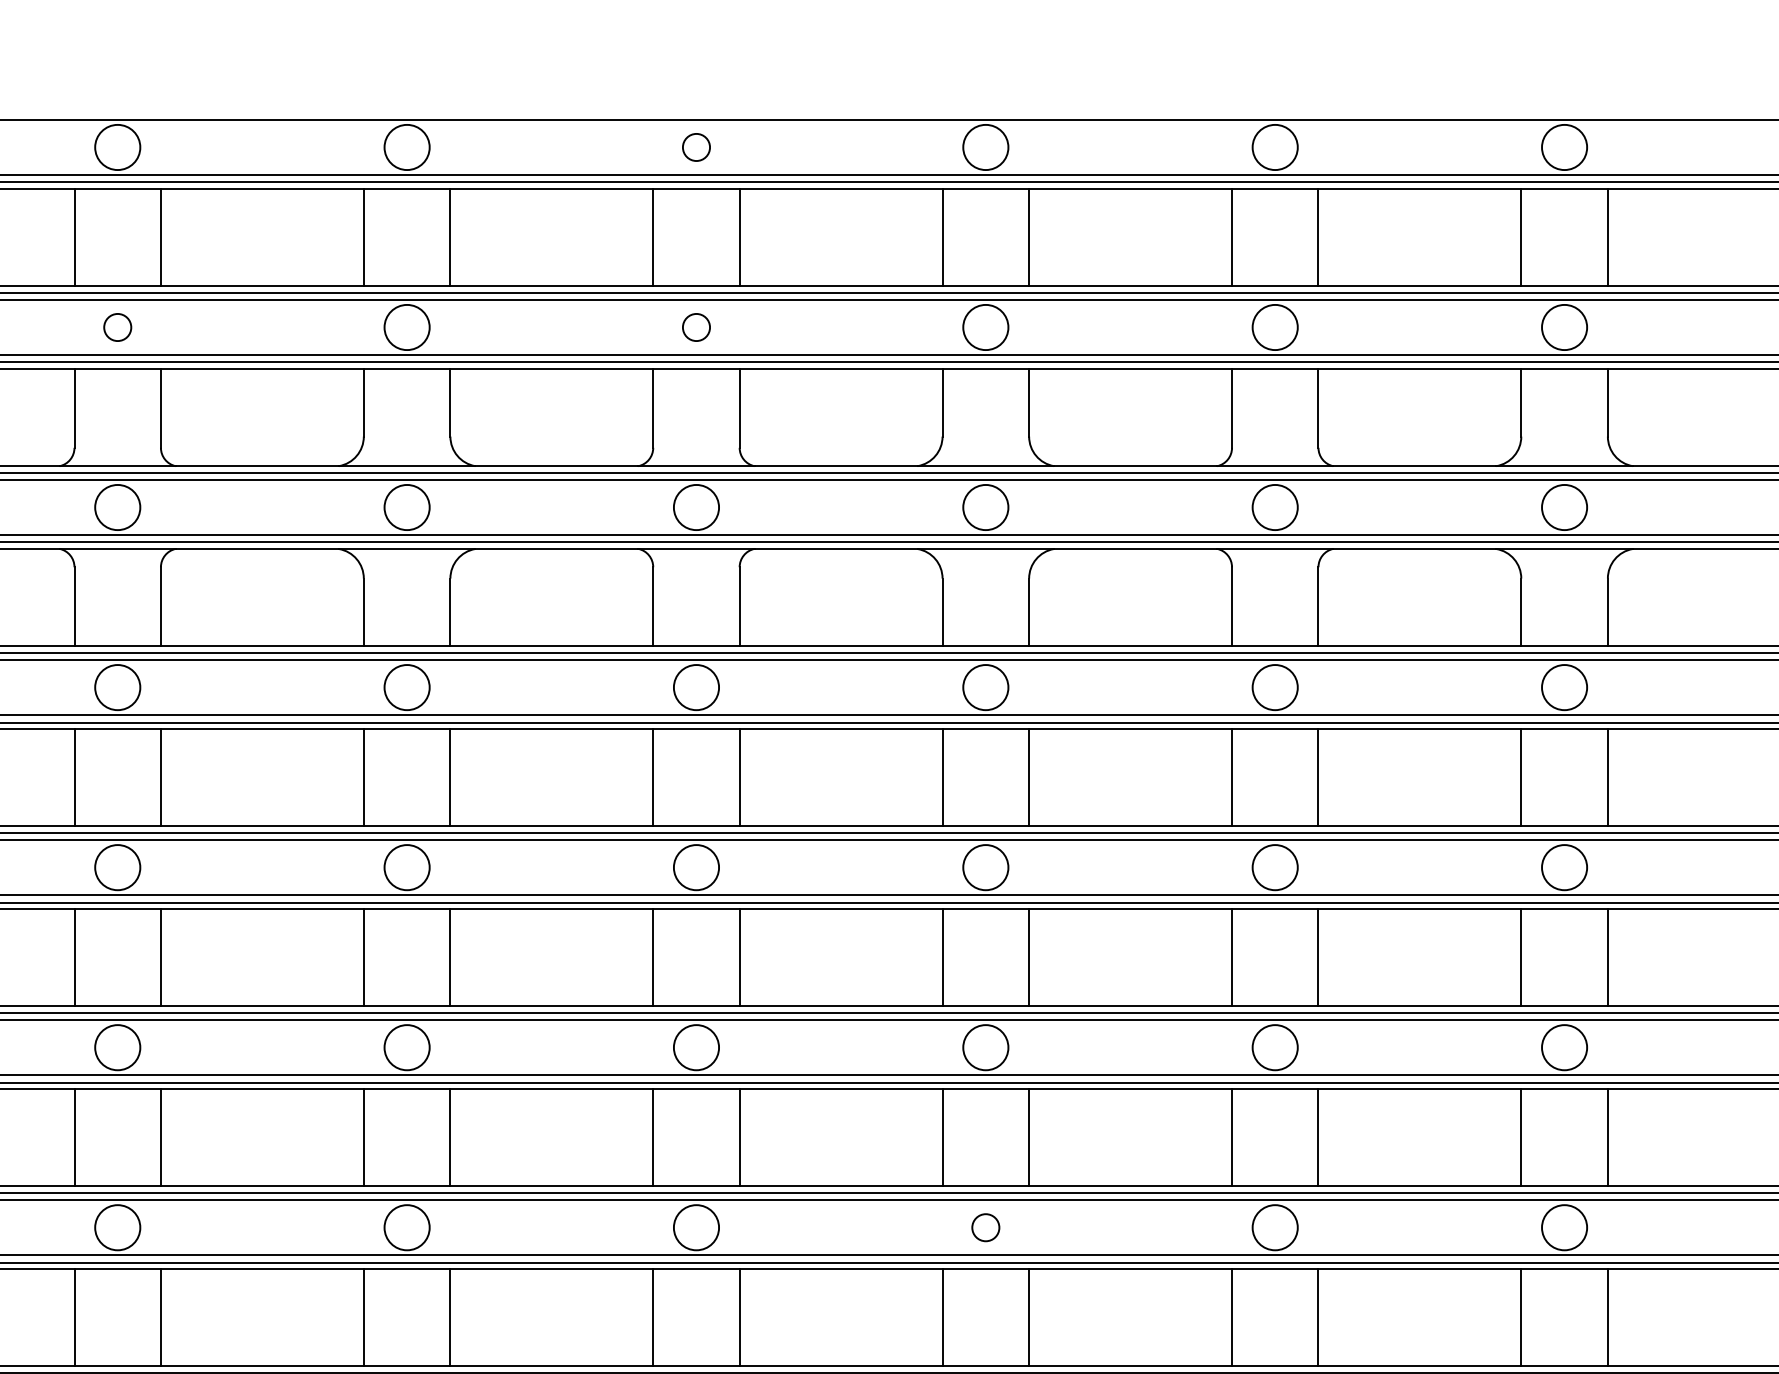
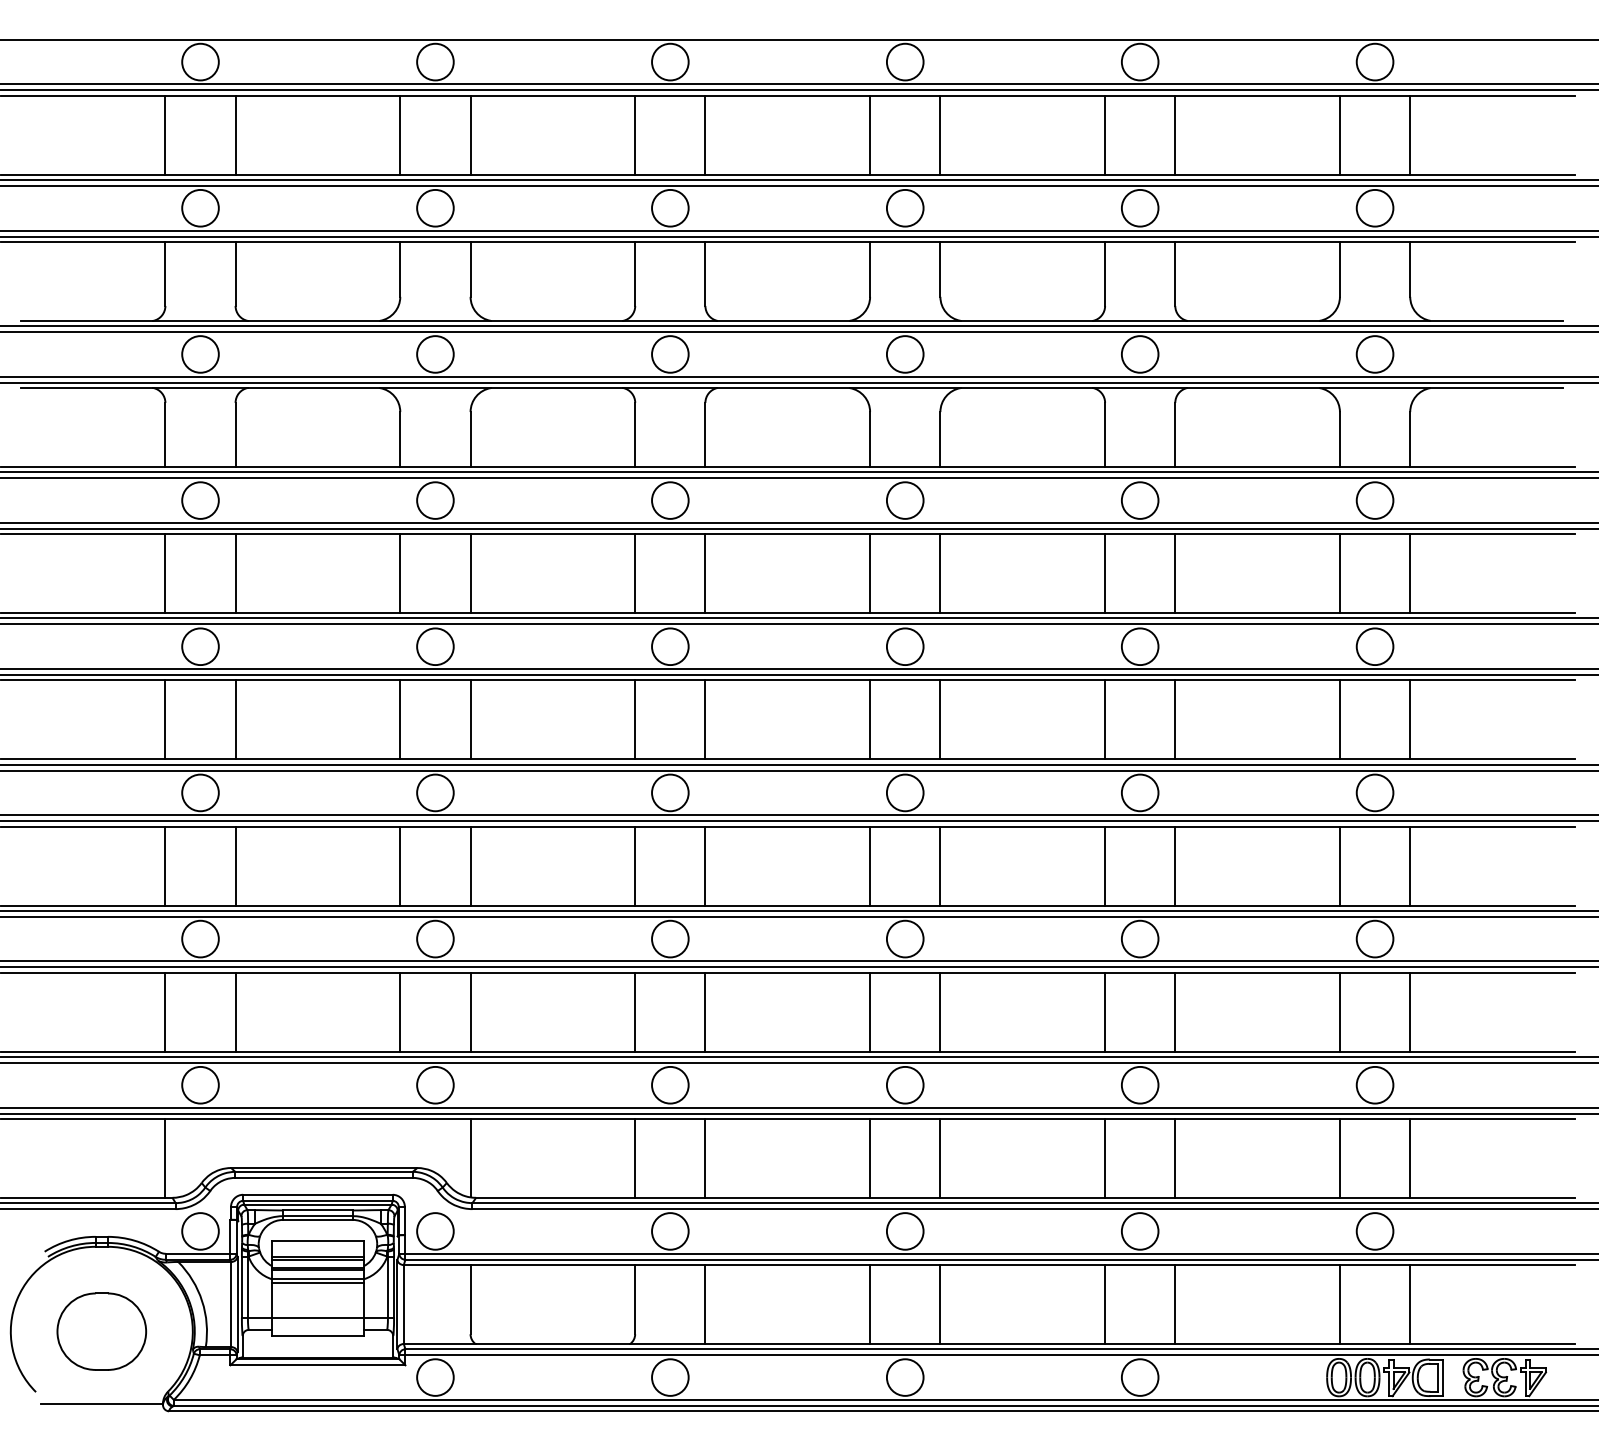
circle: (696, 146) -> (670, 61), size x1.67
circle: (117, 326) -> (200, 207), size x1.67
circle: (696, 326) -> (670, 207), size x1.67
circle: (984, 1226) -> (904, 938), size x1.67

